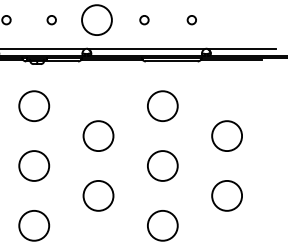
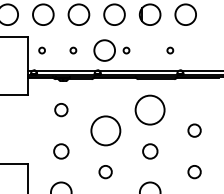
circle: (144, 20) -> (126, 50), moved
circle: (34, 105) -> (61, 109), size x0.6
circle: (163, 105) -> (150, 109), size x1.4
circle: (98, 135) -> (105, 130), size x1.4
circle: (226, 135) -> (194, 130), size x0.6
circle: (34, 166) -> (61, 151), size x0.7
circle: (163, 166) -> (150, 151), size x0.7
circle: (98, 194) -> (105, 171), size x0.6
circle: (226, 194) -> (194, 171), size x0.6

